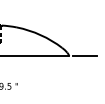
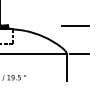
line: (80, 20) -> (75, 25), added
line: (68, 74) -> (66, 68), added

